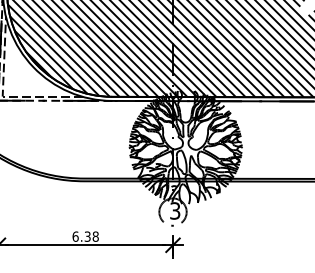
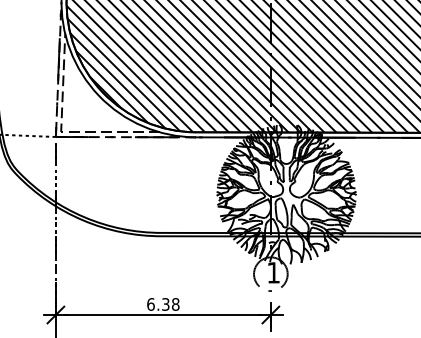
text: (175, 210) -> (273, 272), 3 -> 1

